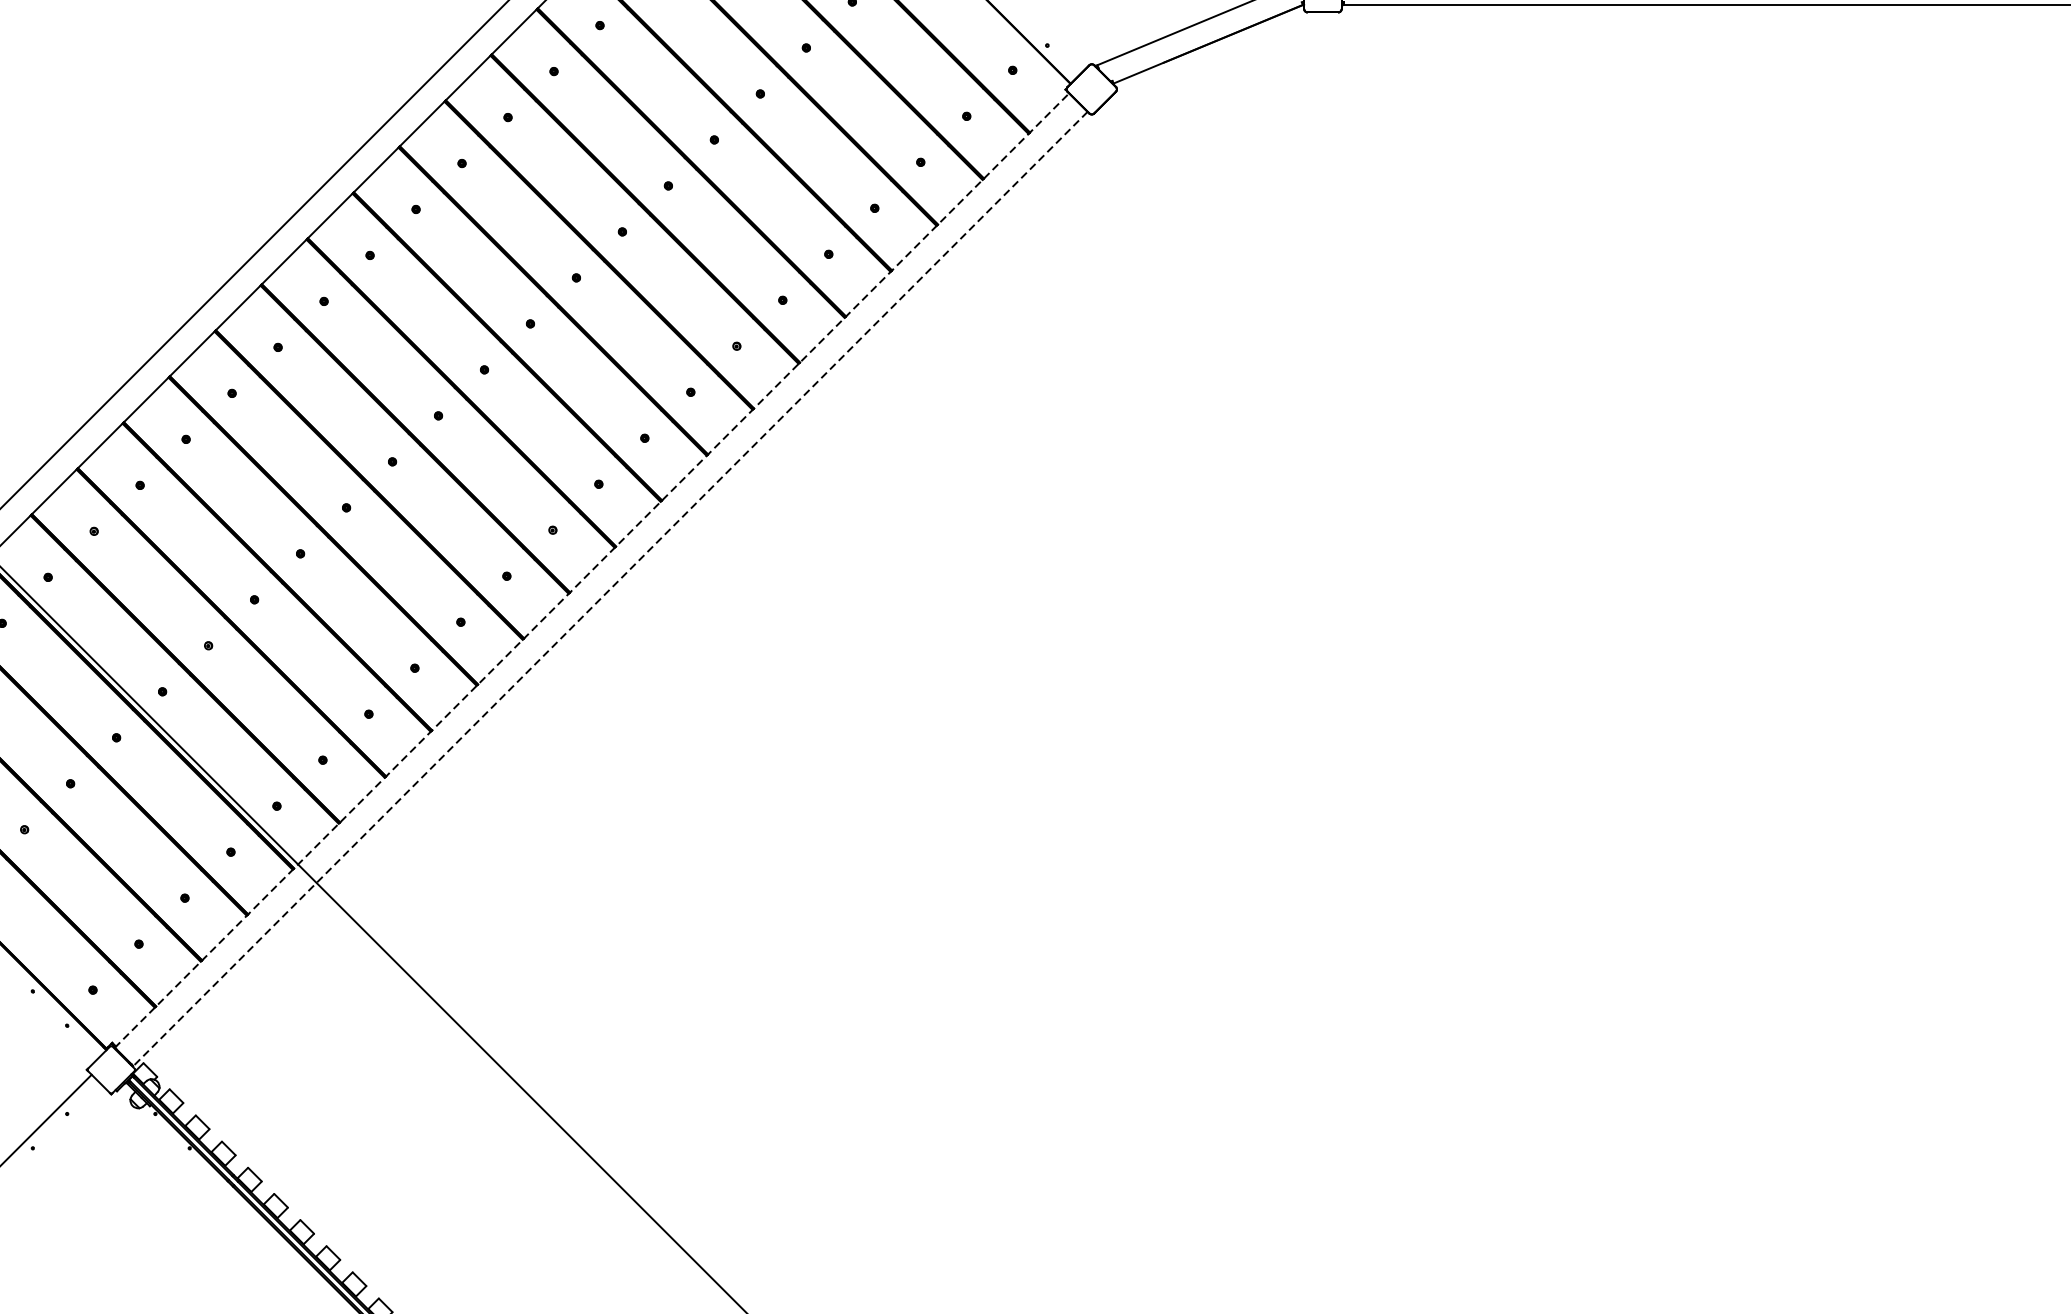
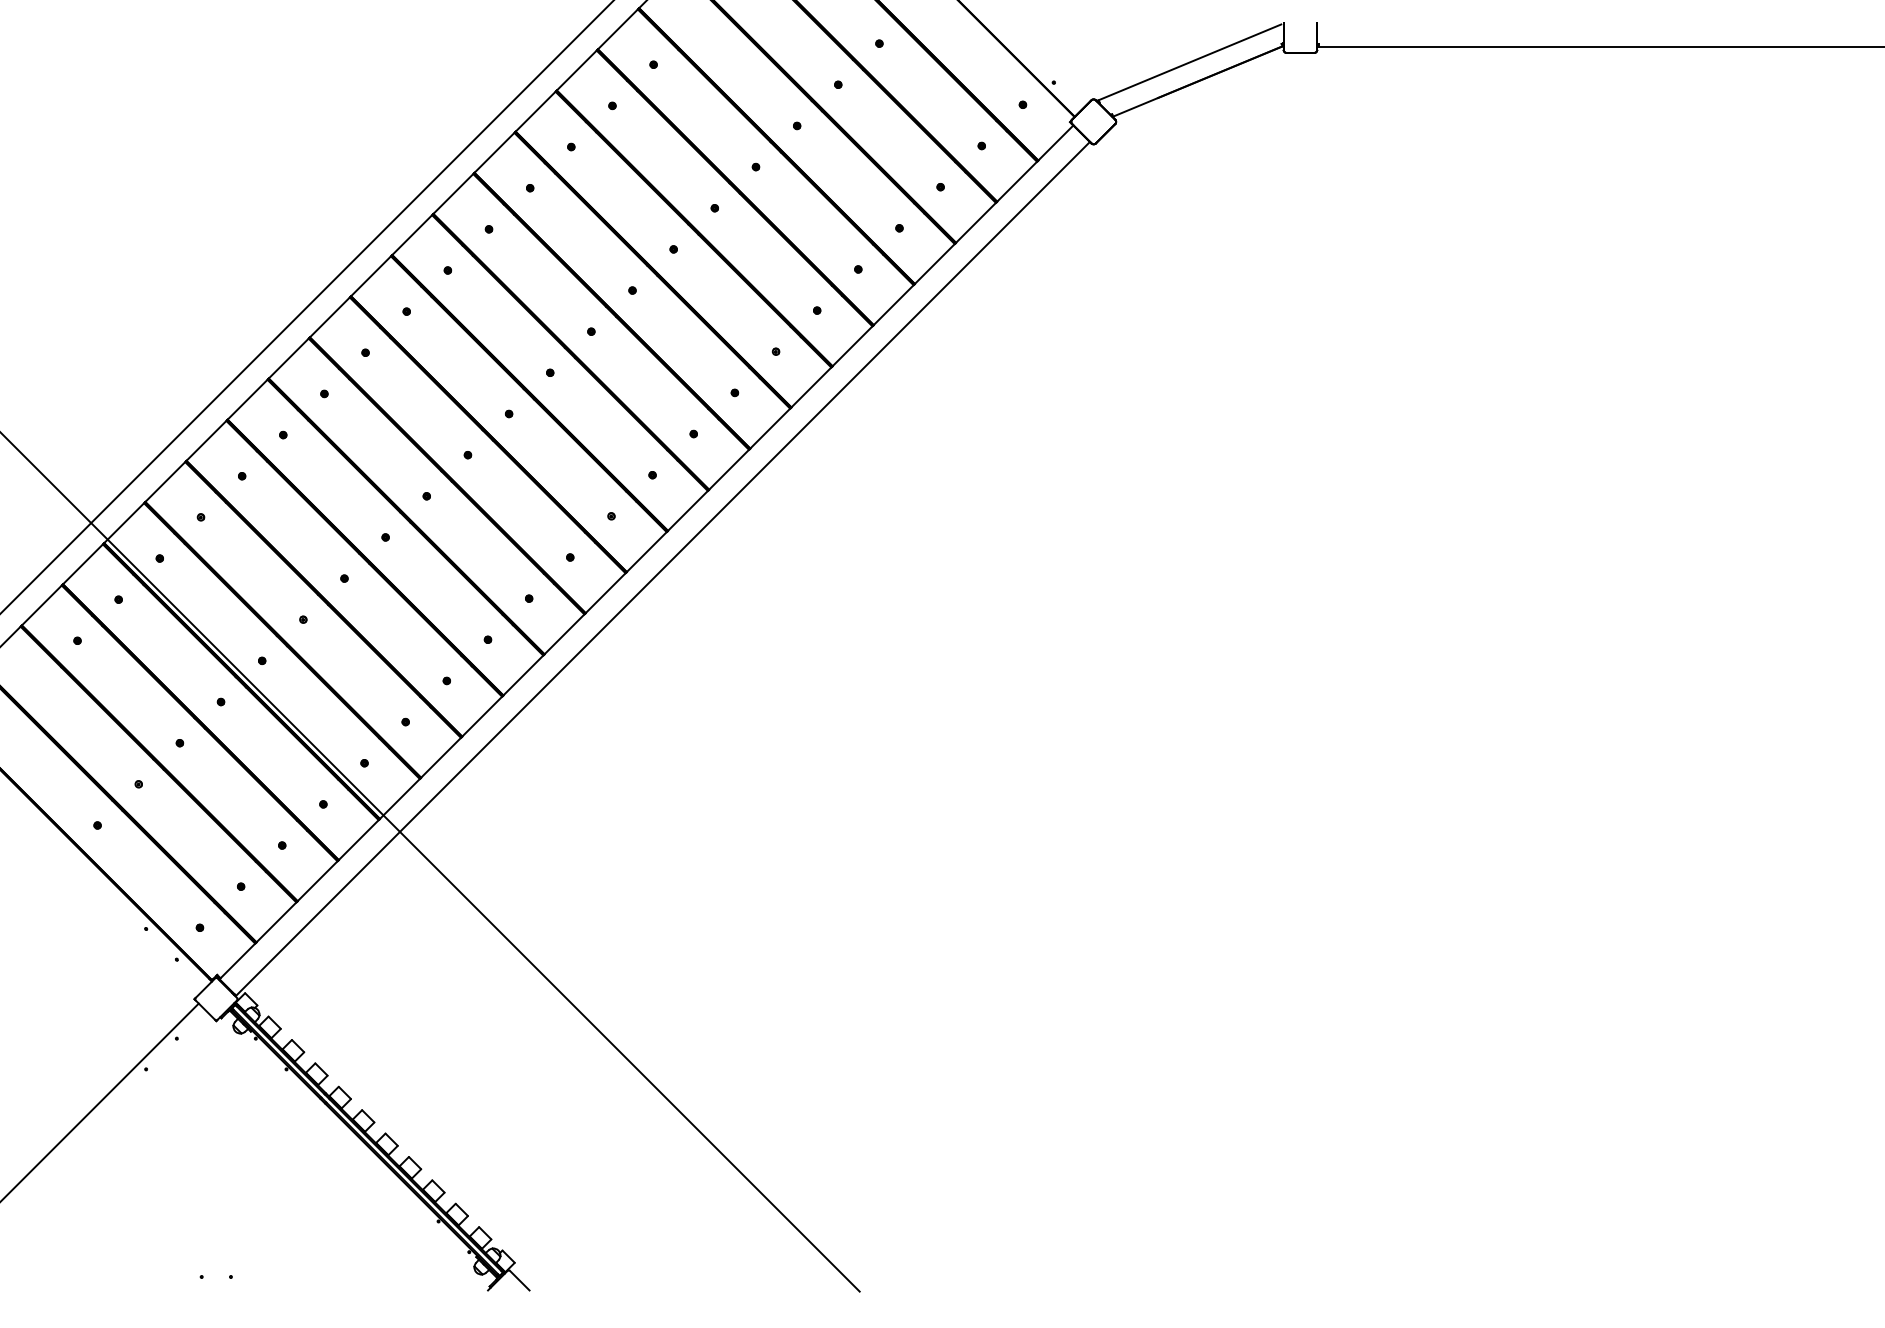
line: (592, 570) -> (646, 552), dashed -> solid
line: (609, 588) -> (662, 568), dashed -> solid

